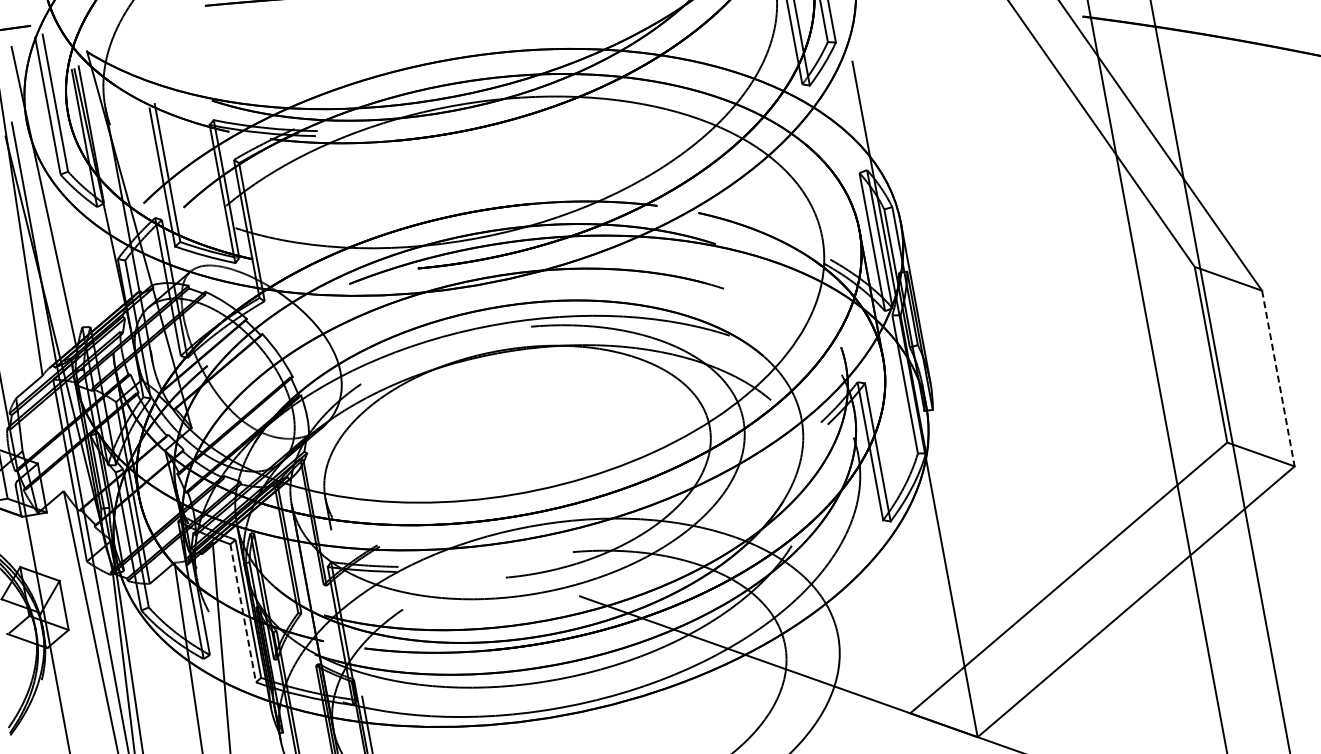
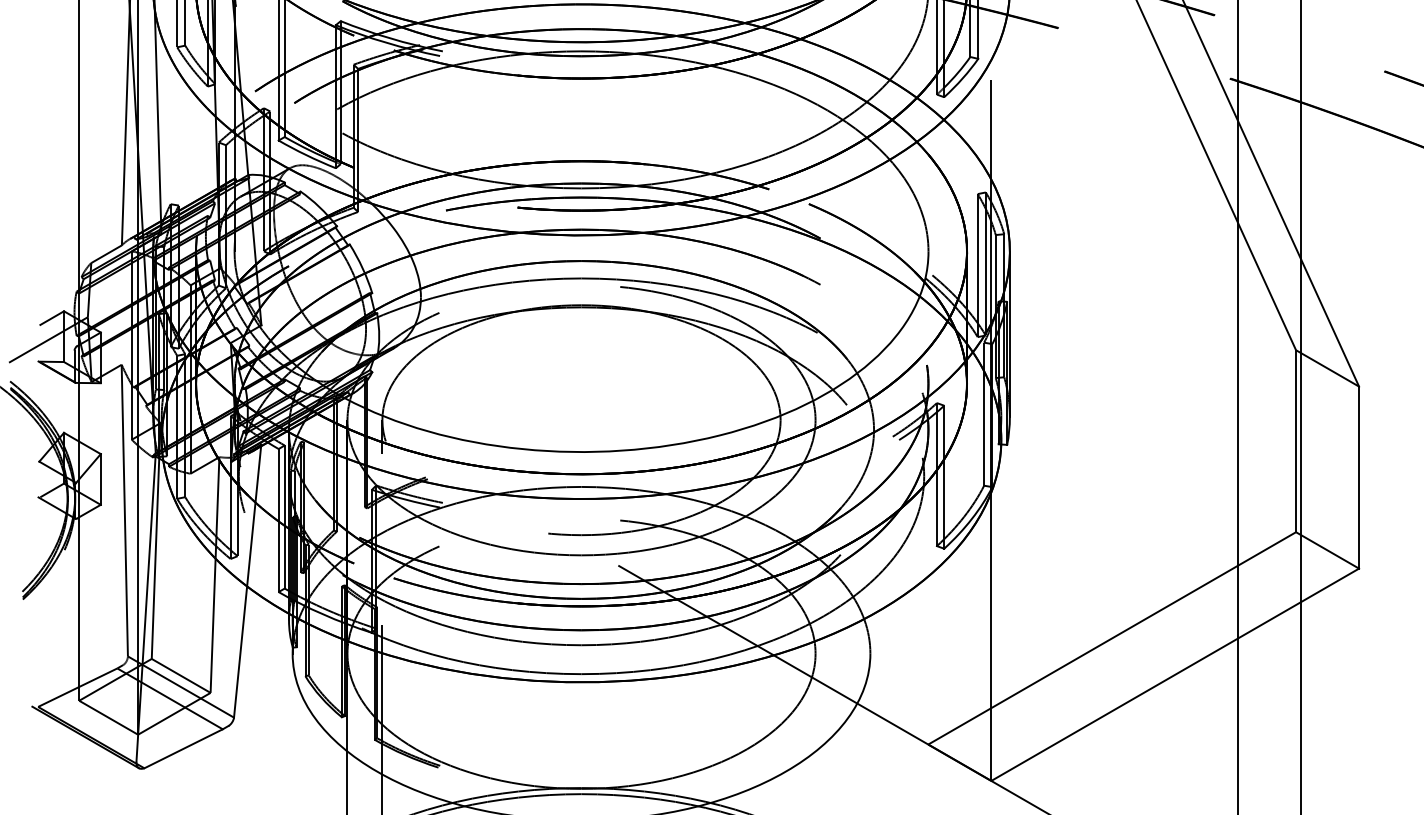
line: (1278, 378) -> (1359, 477), dashed -> solid
line: (242, 613) -> (278, 520), dashed -> solid

